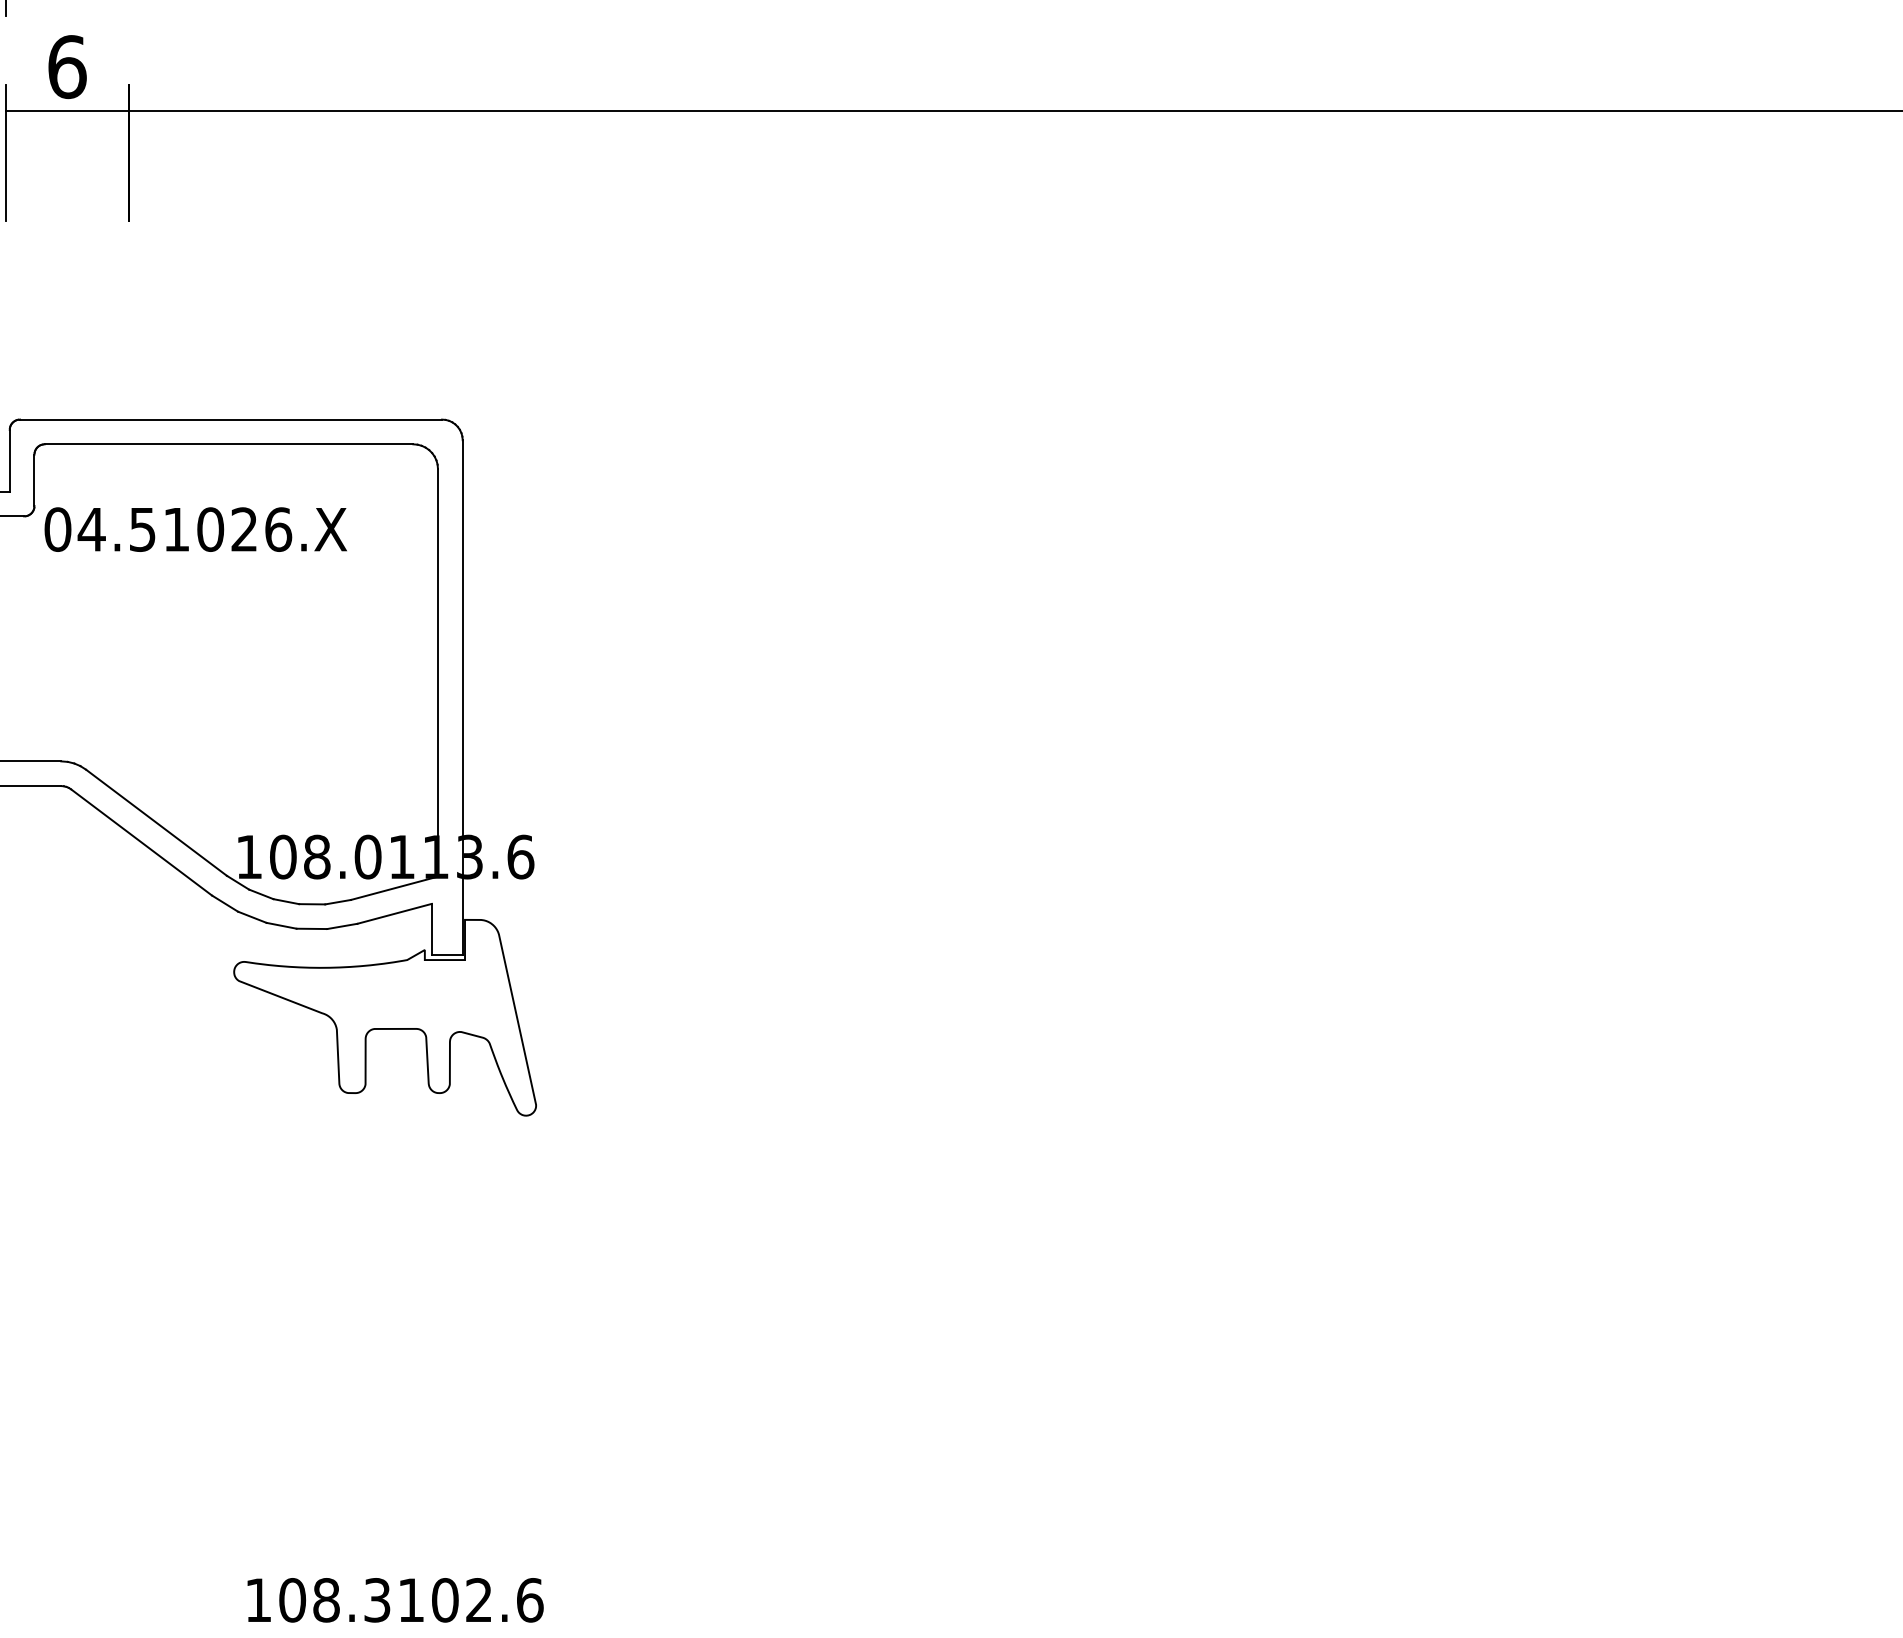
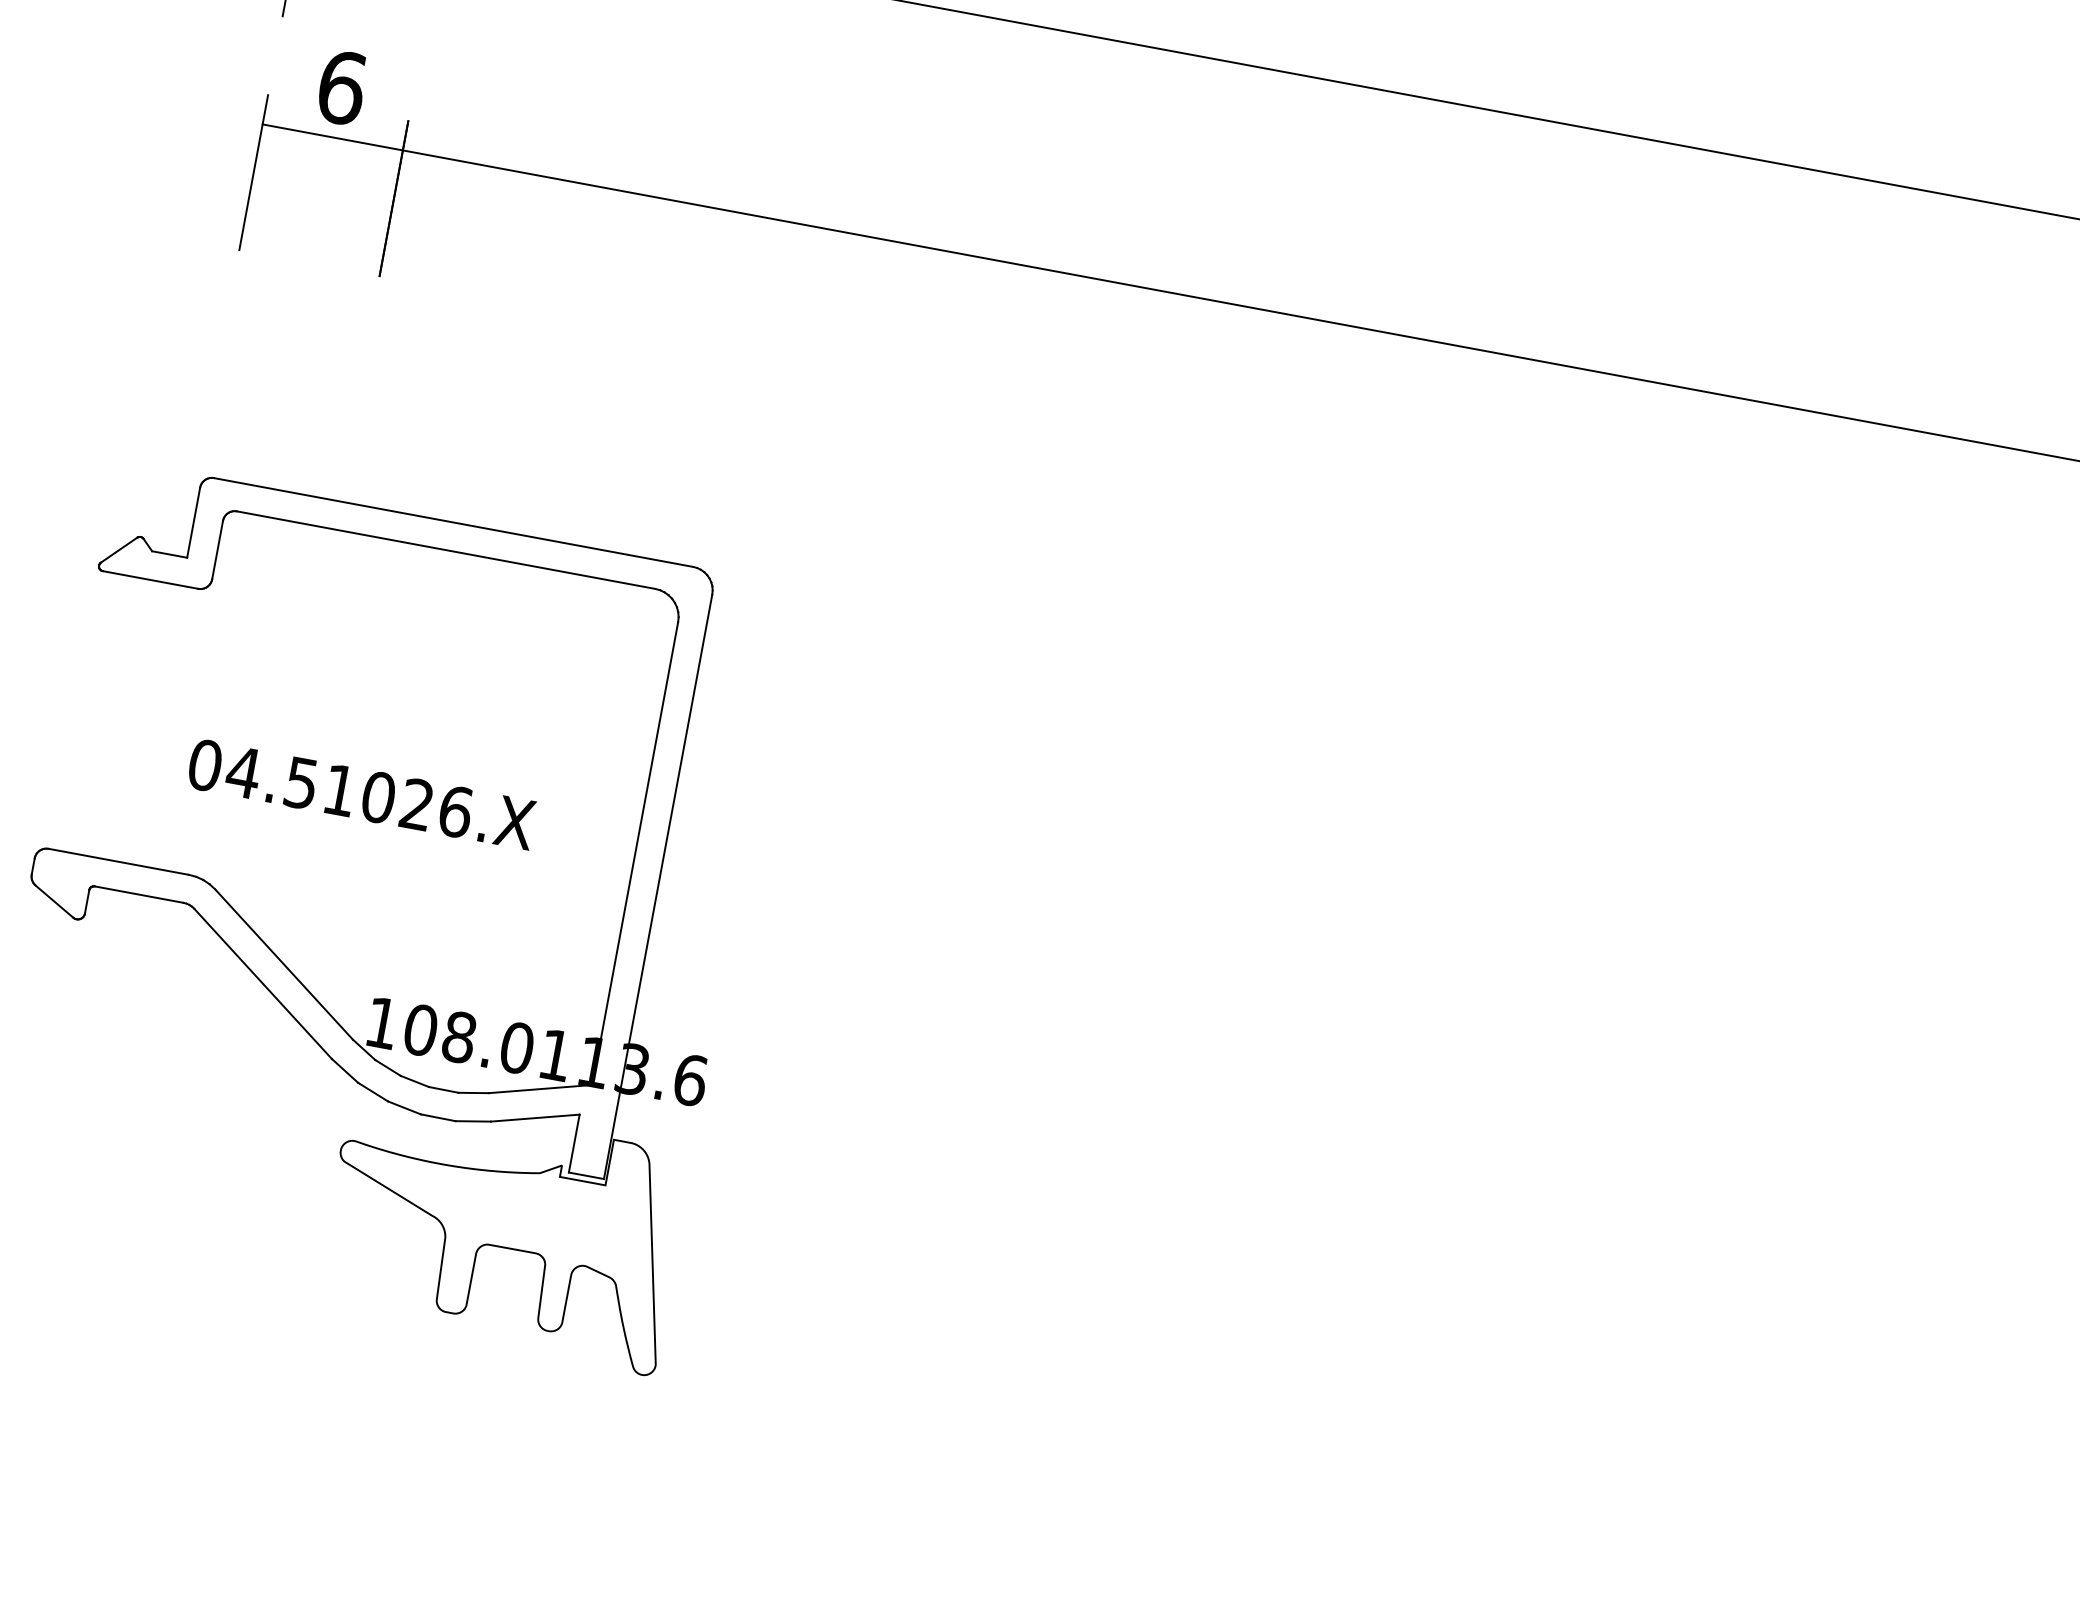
text: (195, 529) -> (361, 794), moved

